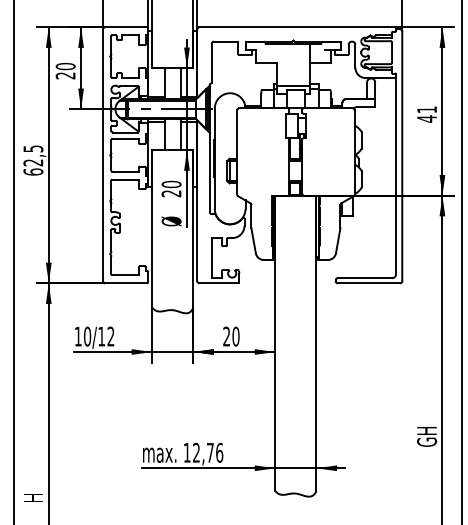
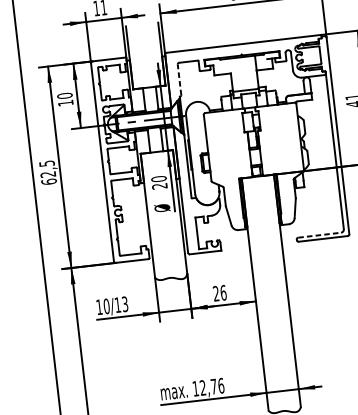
line: (211, 62) -> (179, 79), solid -> dashed
text: (65, 75) -> (65, 102), 20 -> 10
line: (365, 278) -> (320, 235), solid -> dashed
text: (110, 336) -> (124, 304), 10/12 -> 10/13
text: (235, 336) -> (223, 292), 20 -> 26

